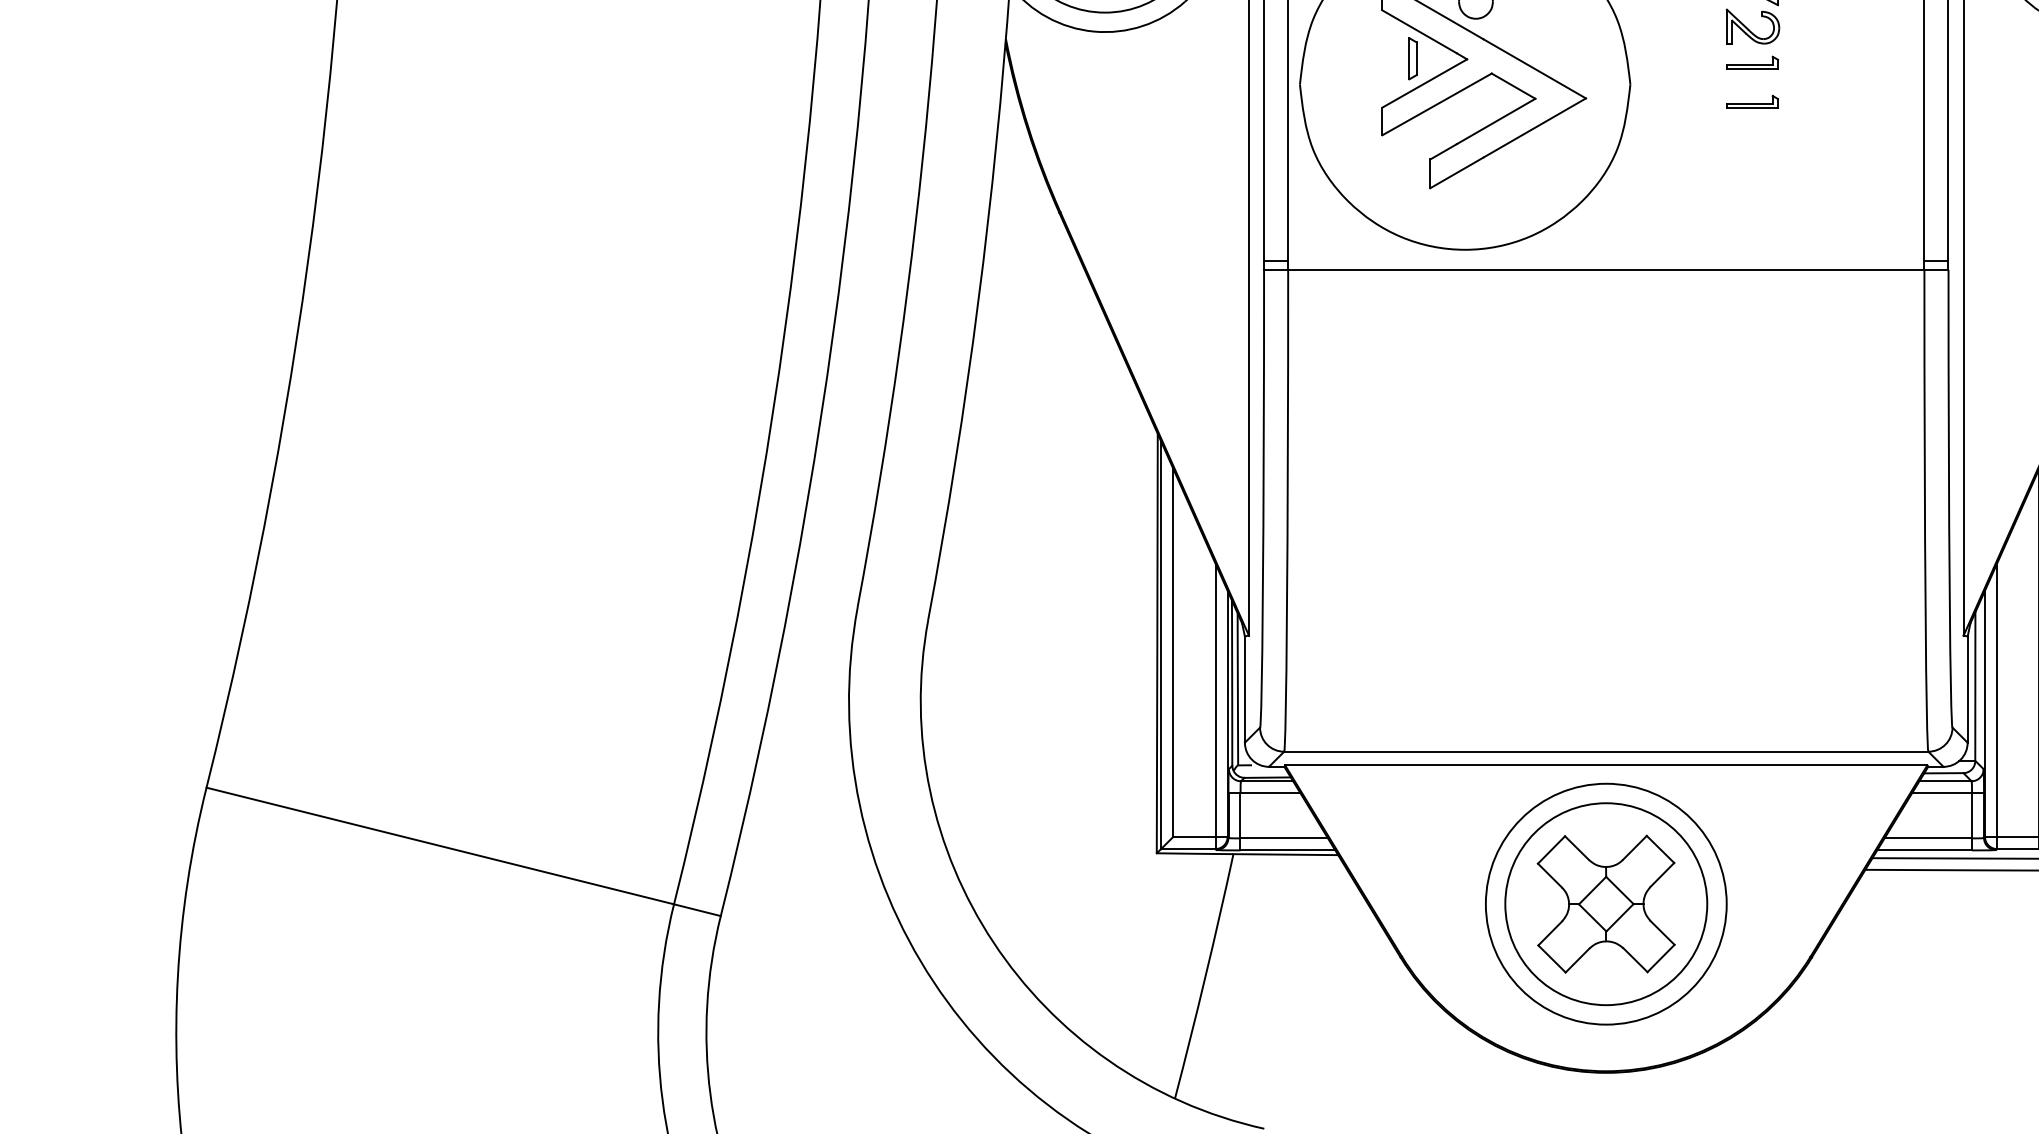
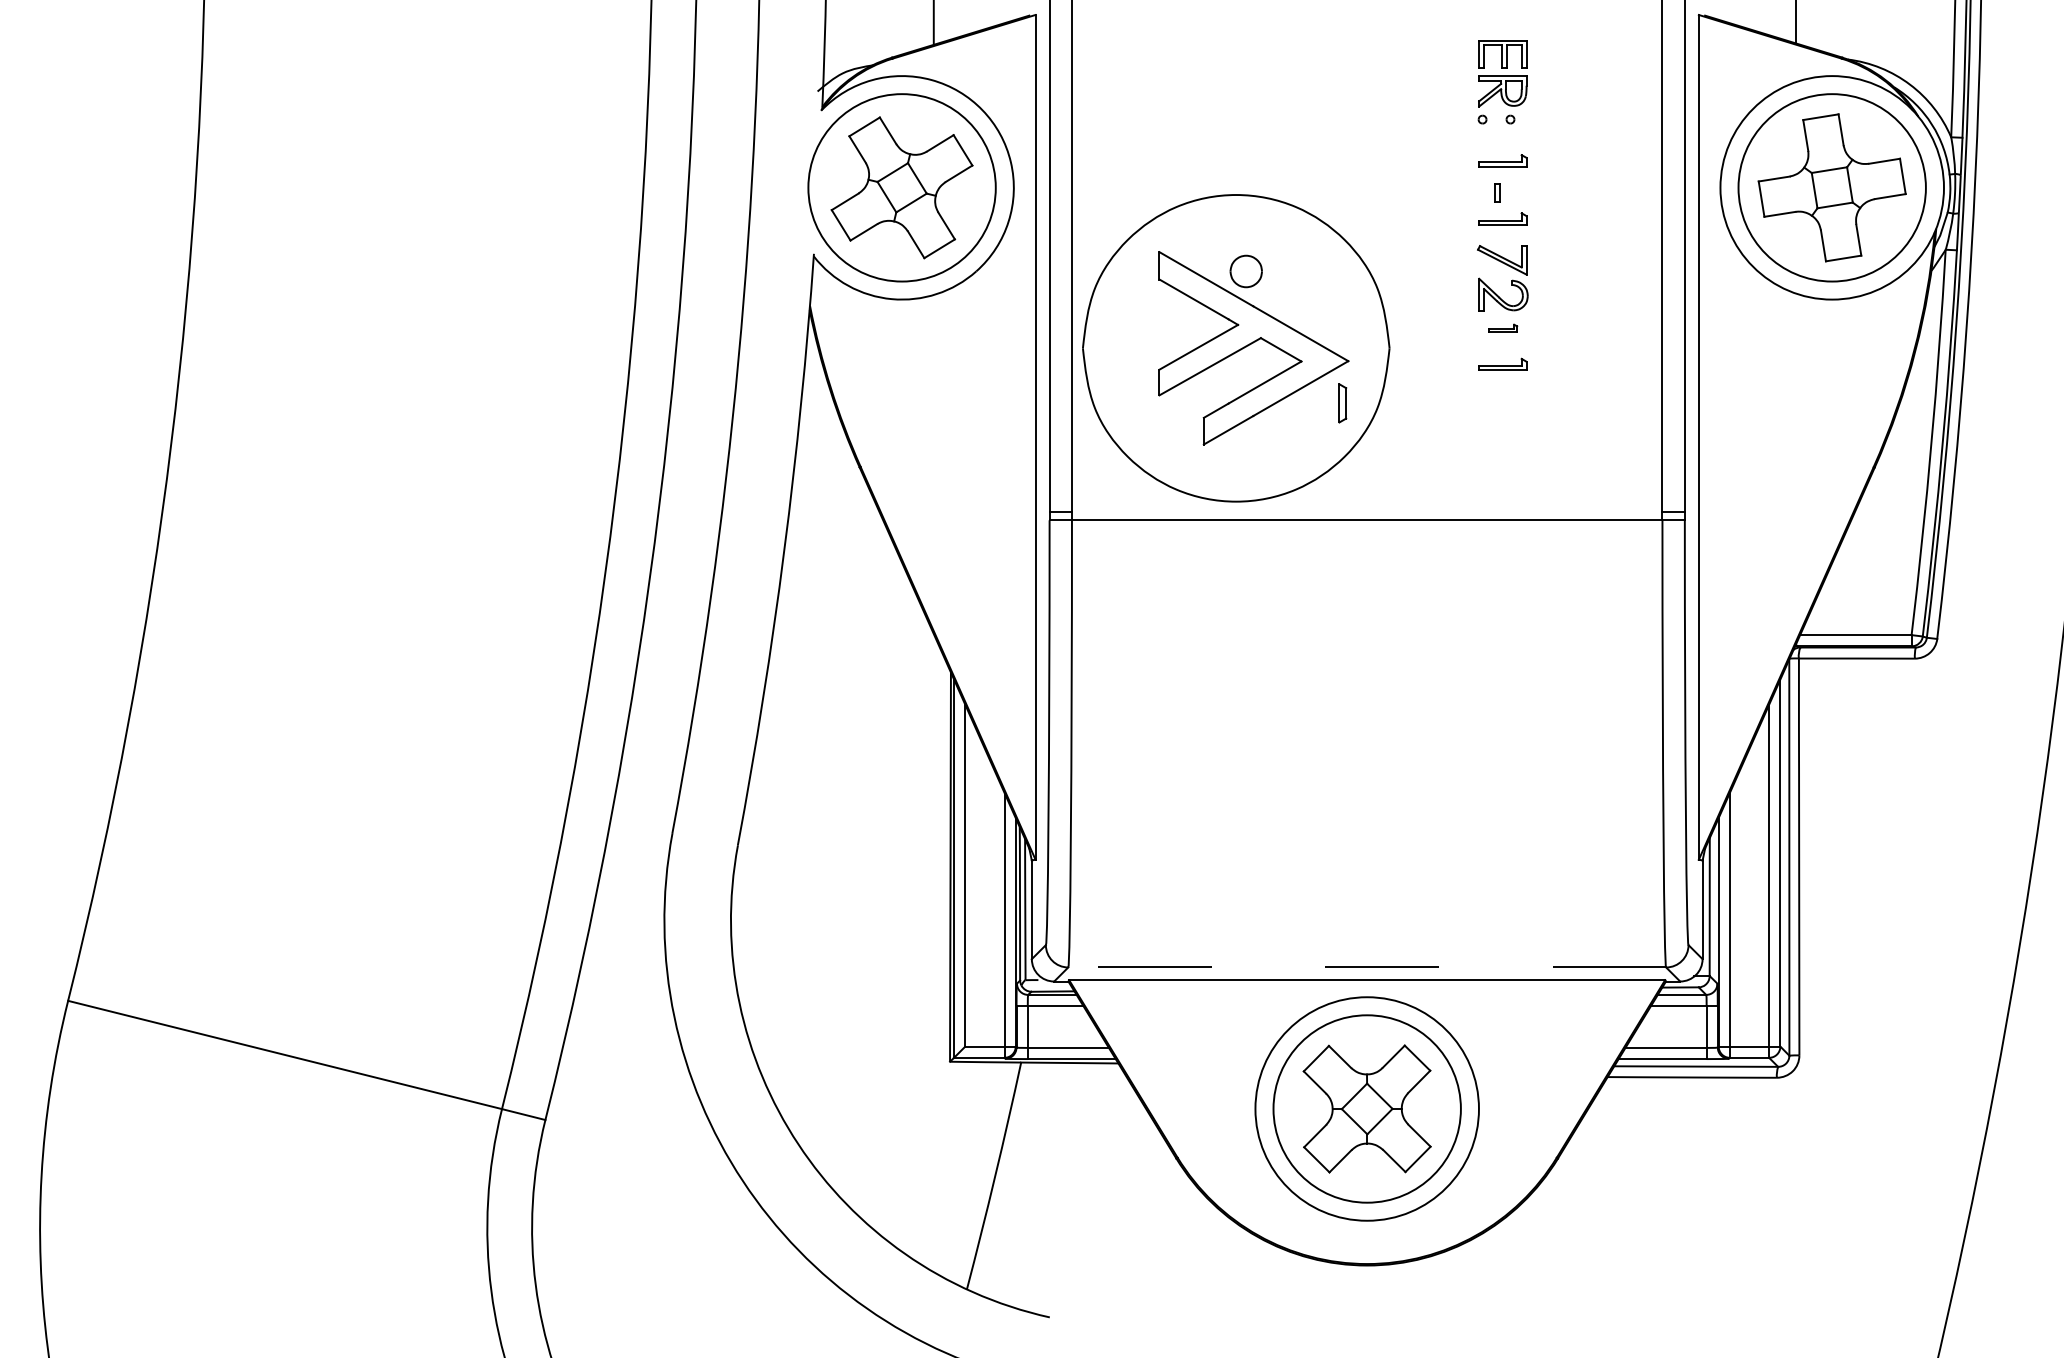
part: (1412, 58) -> (1342, 403), moved
part: (1752, 62) -> (1502, 327), size x0.6
line: (1606, 751) -> (1367, 967), solid -> dashed

